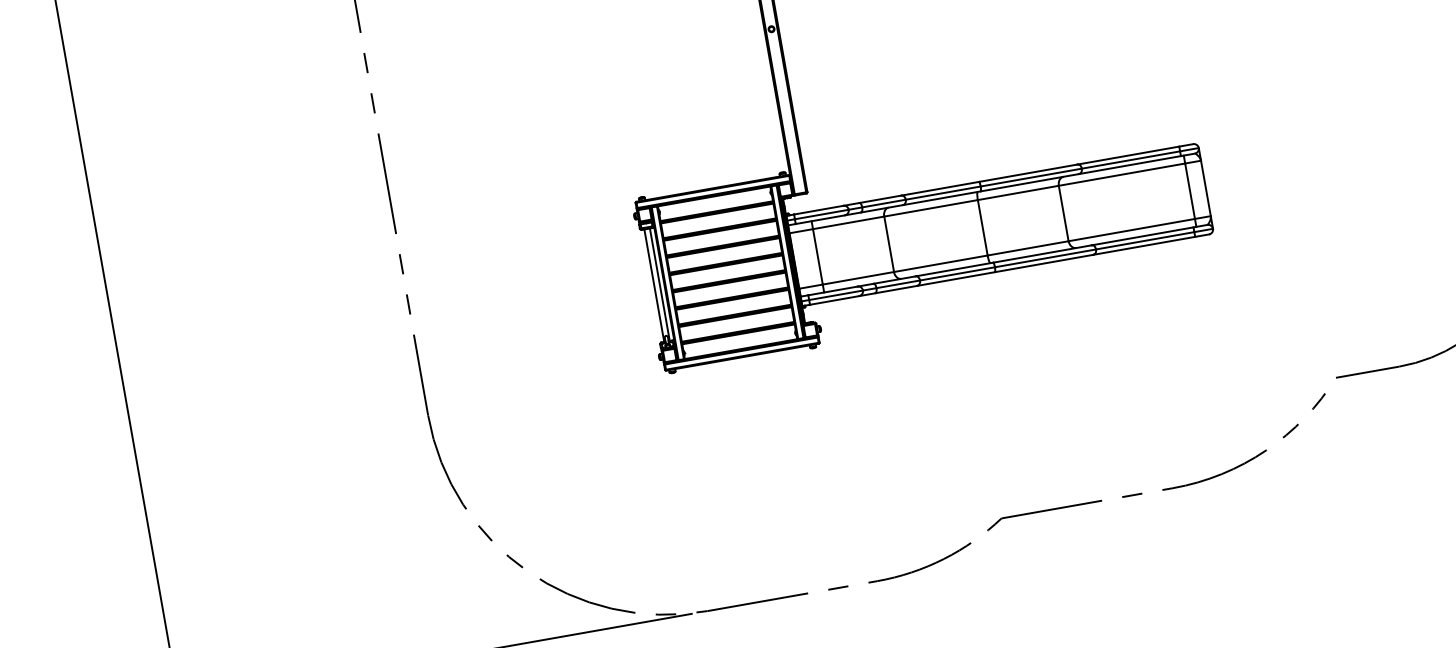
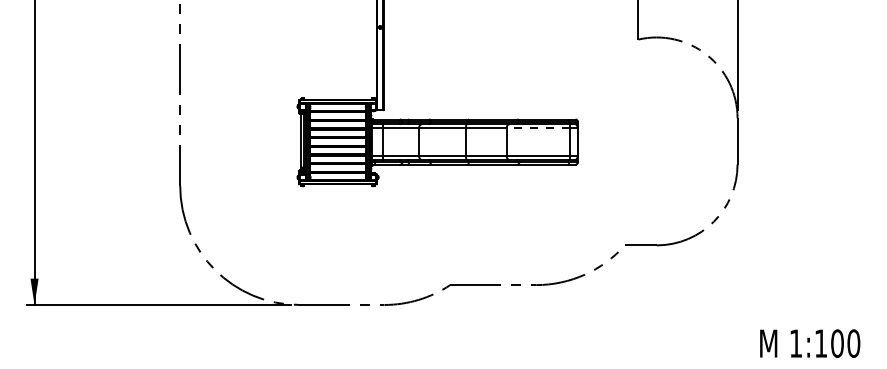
line: (1122, 175) -> (538, 128), solid -> dashed

